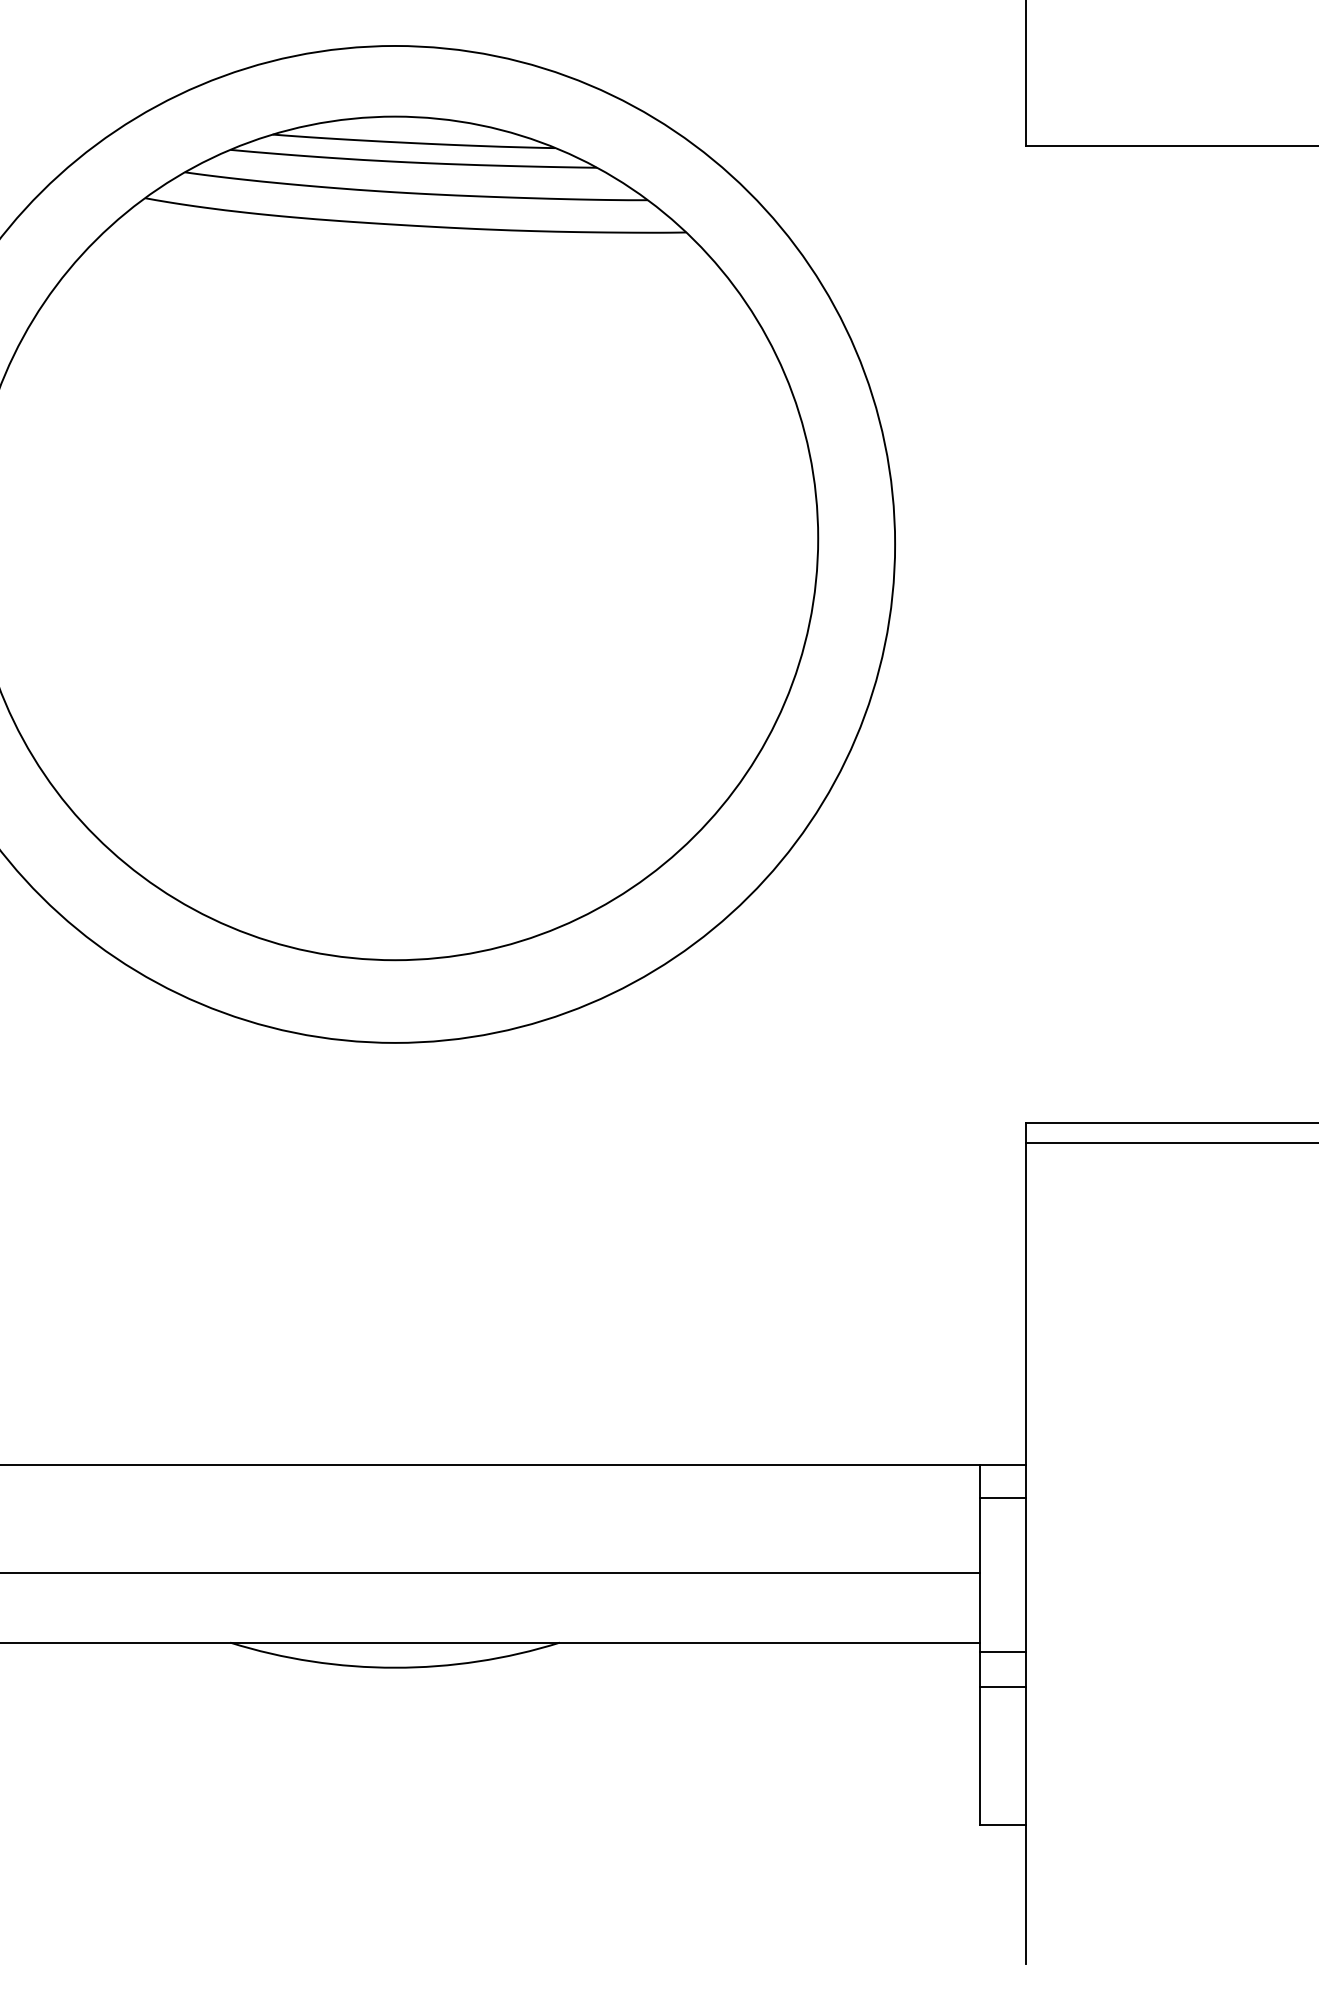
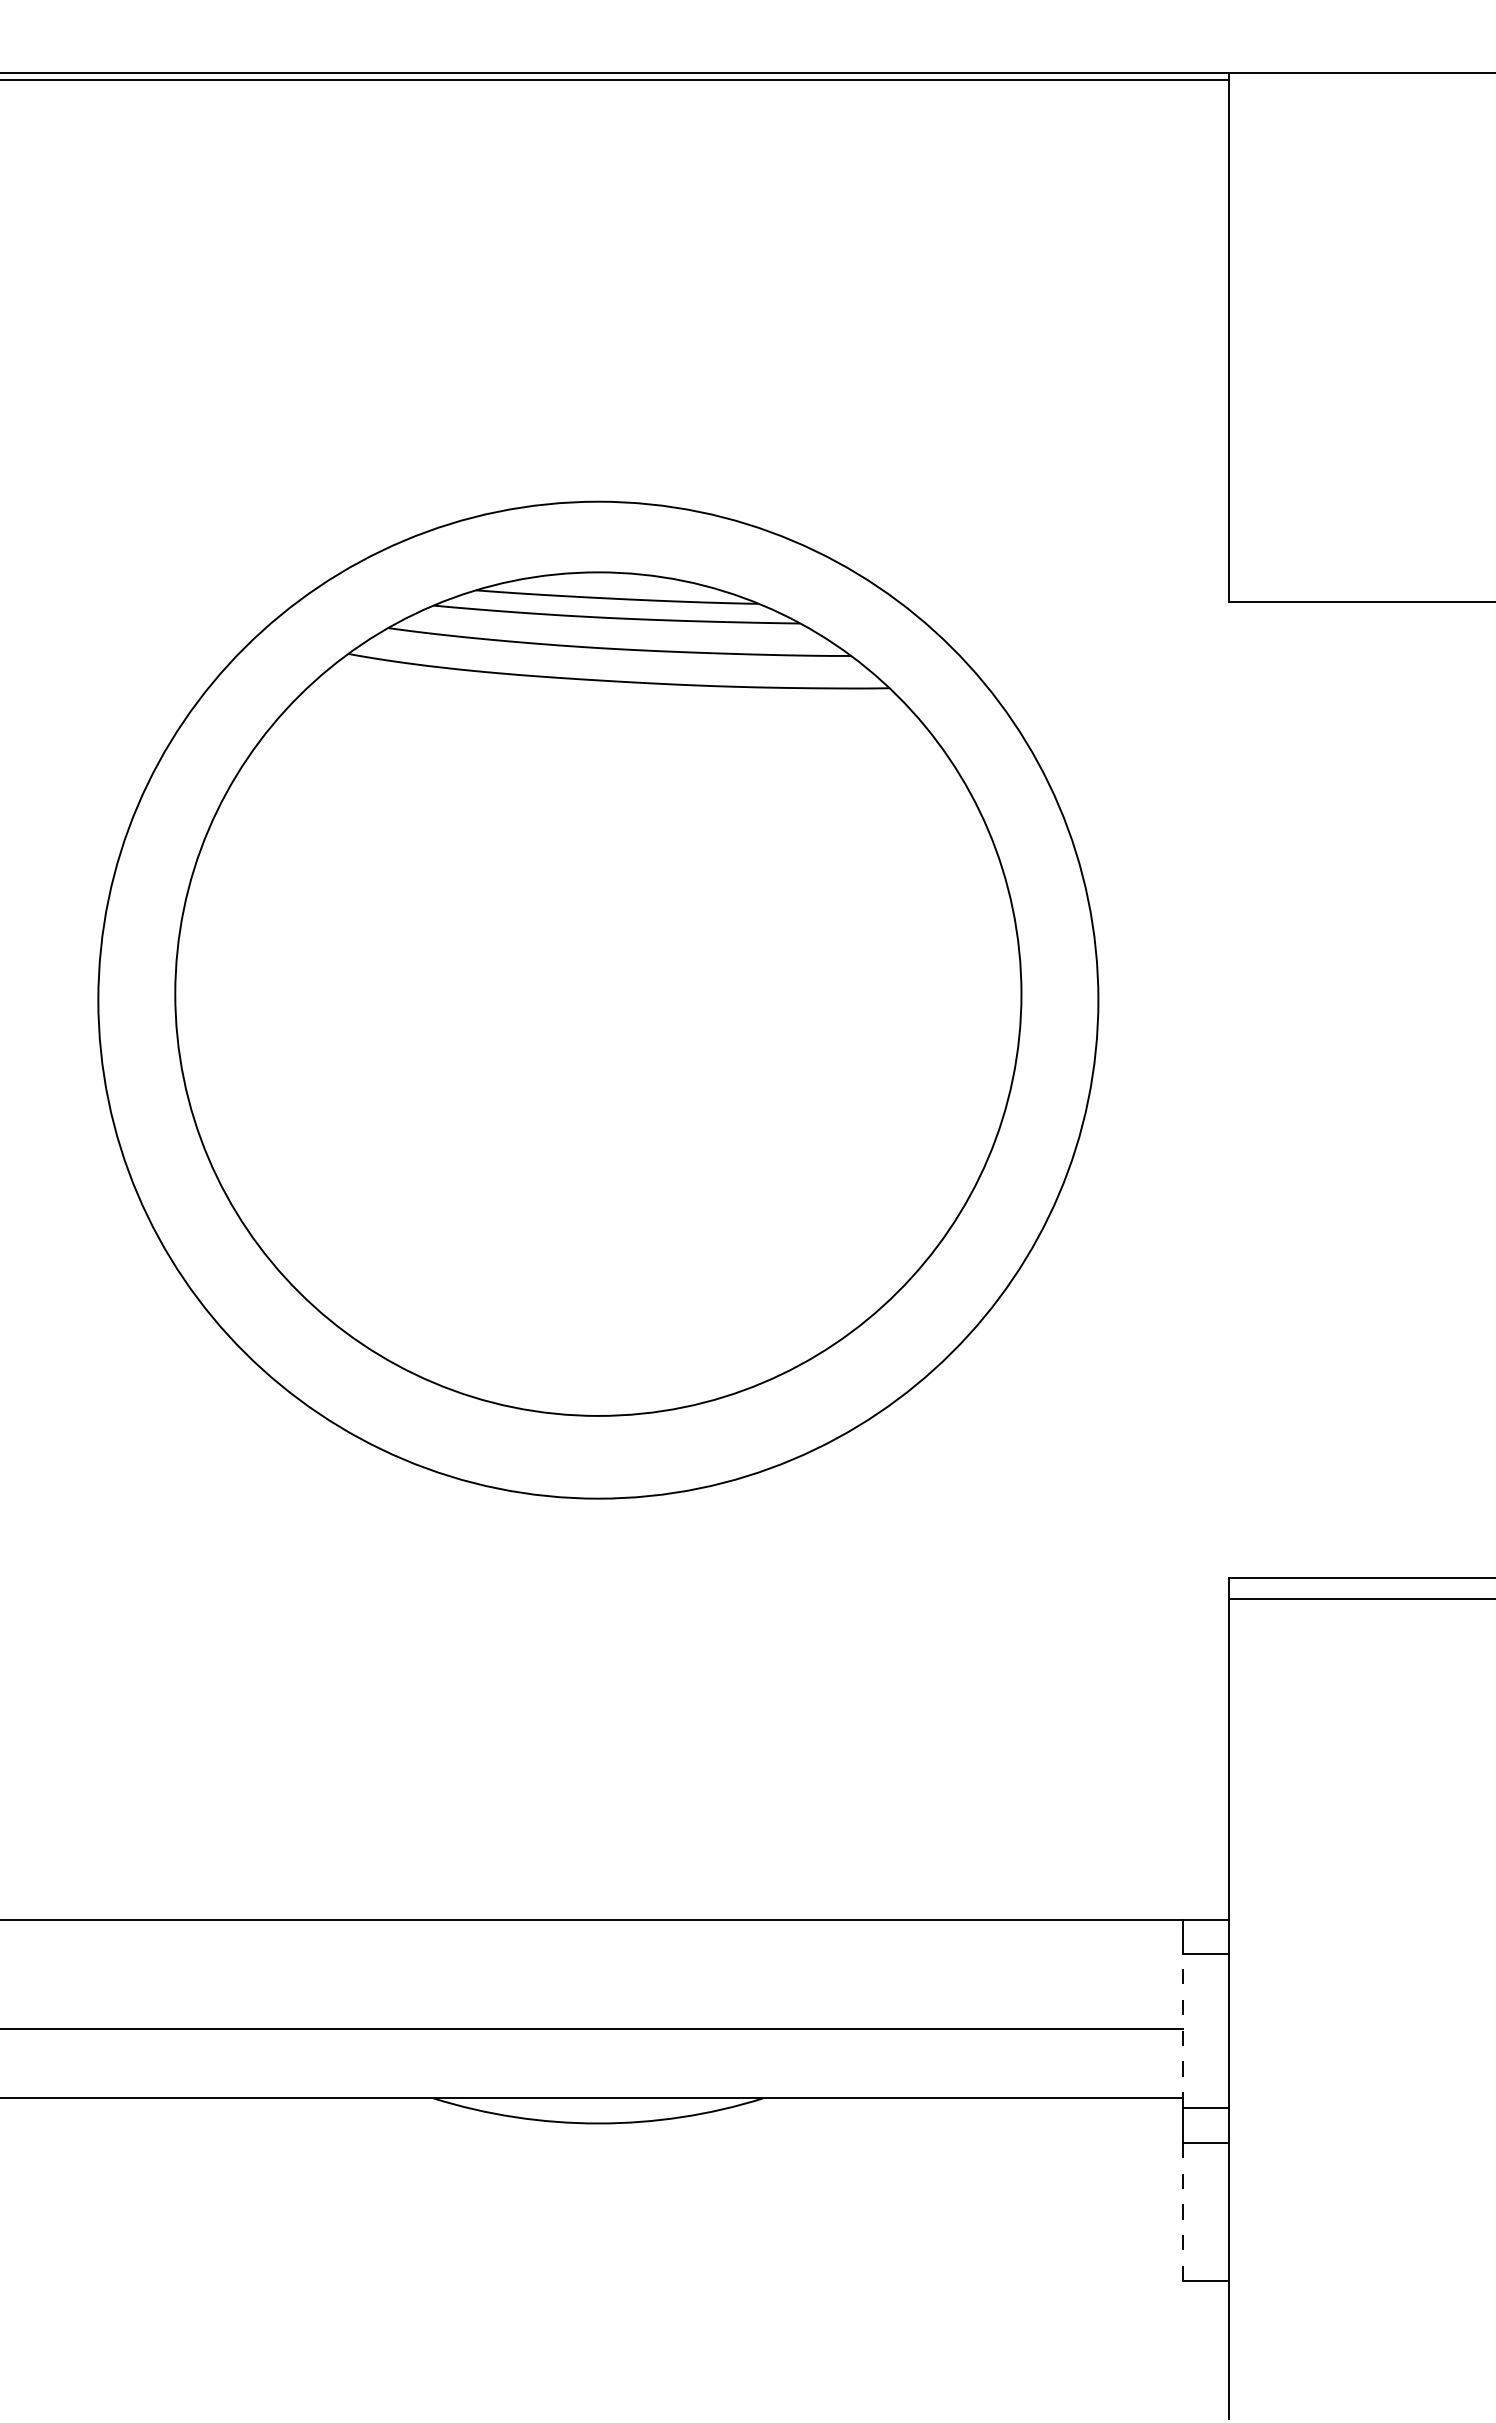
line: (980, 1574) -> (1183, 2030), solid -> dashed
line: (980, 1755) -> (1183, 2211), solid -> dashed

